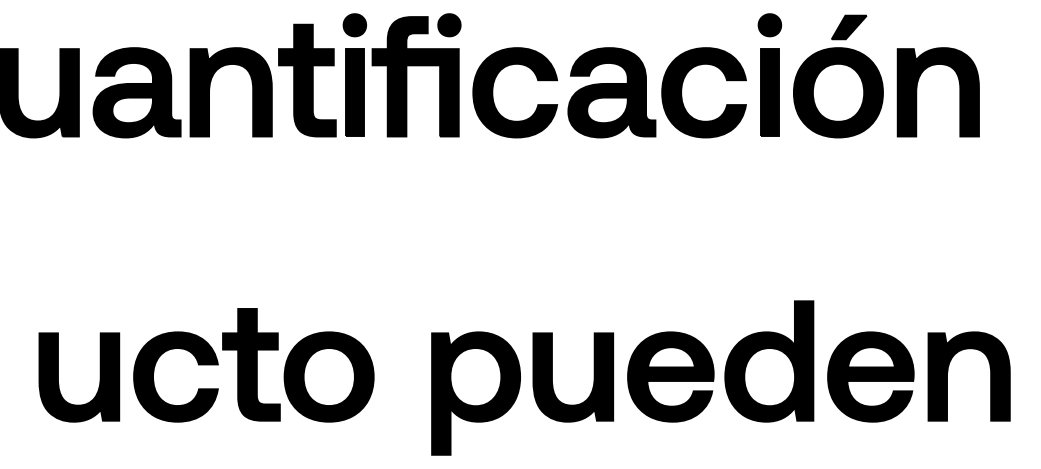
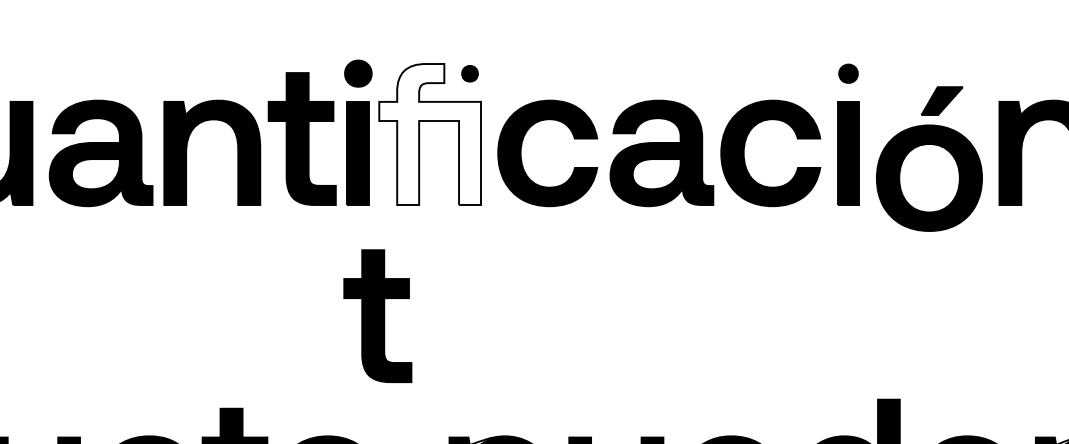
part: (449, 25) -> (470, 73), size x0.6
part: (769, 25) -> (848, 73), size x0.7
fill: (415, 76) -> (429, 134), removed
part: (838, 76) -> (929, 158), moved
part: (371, 230) -> (377, 316), added

